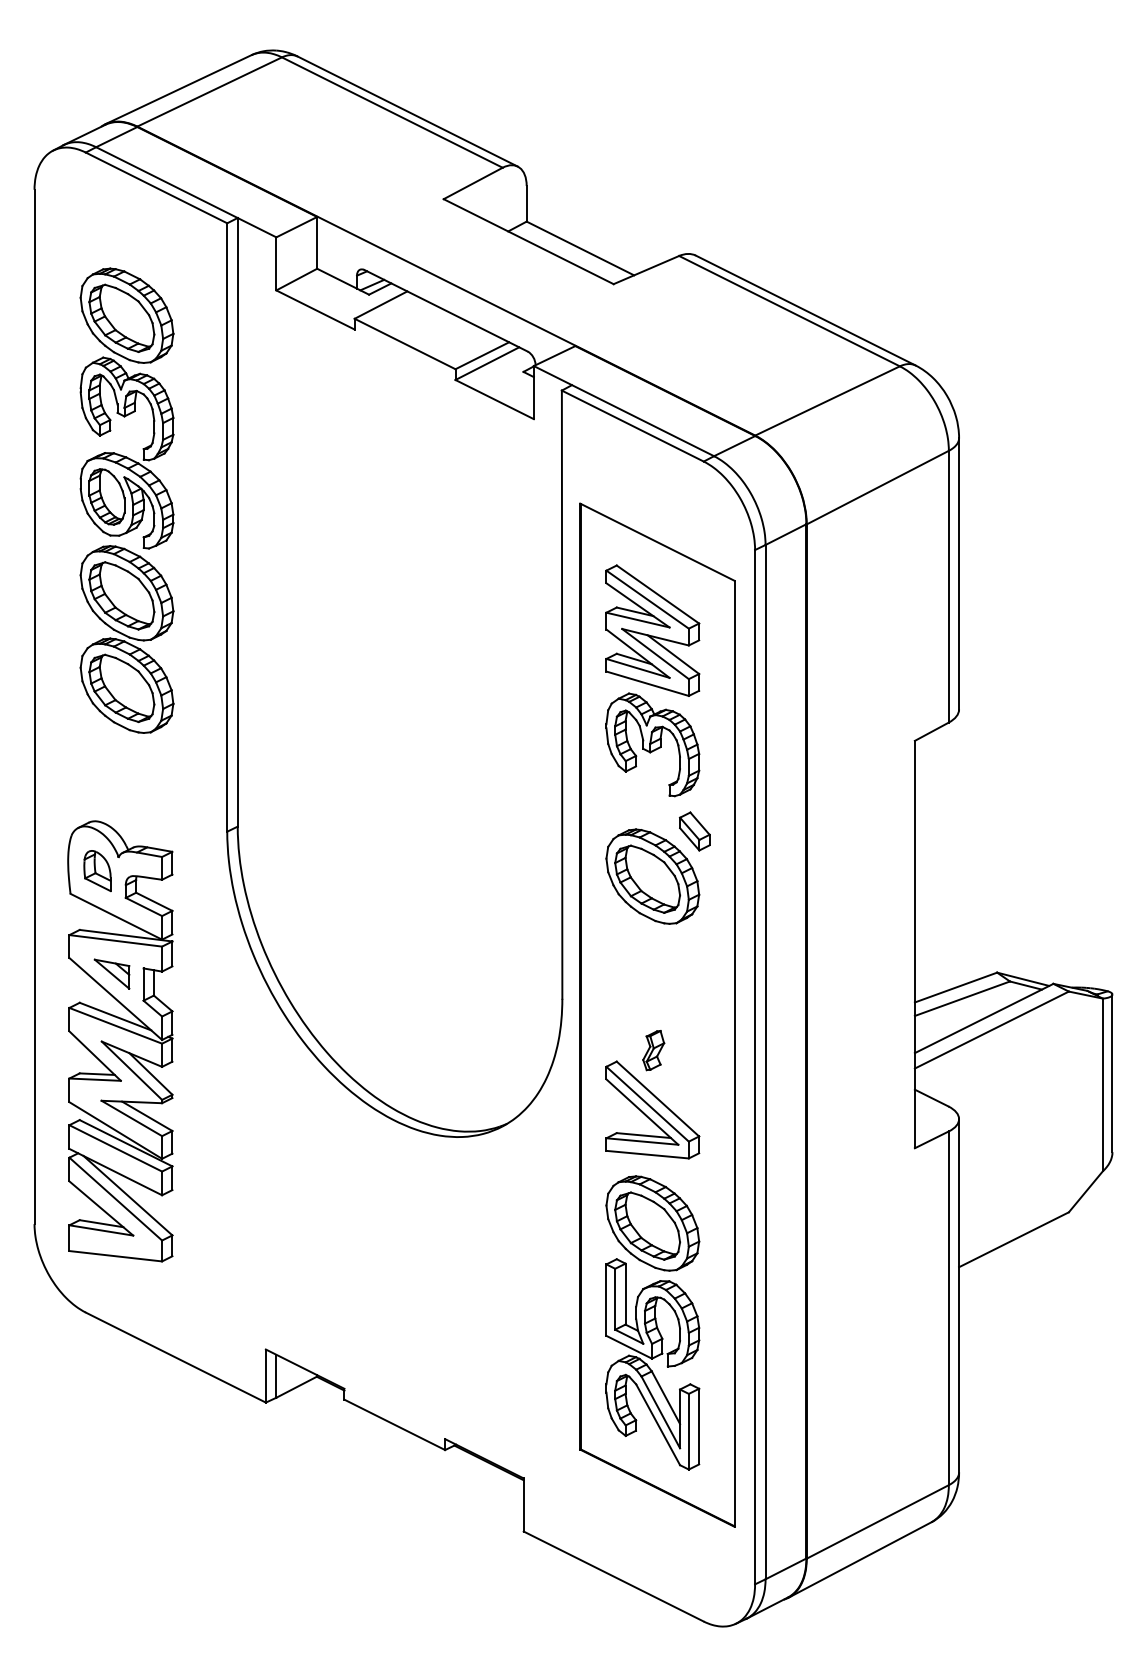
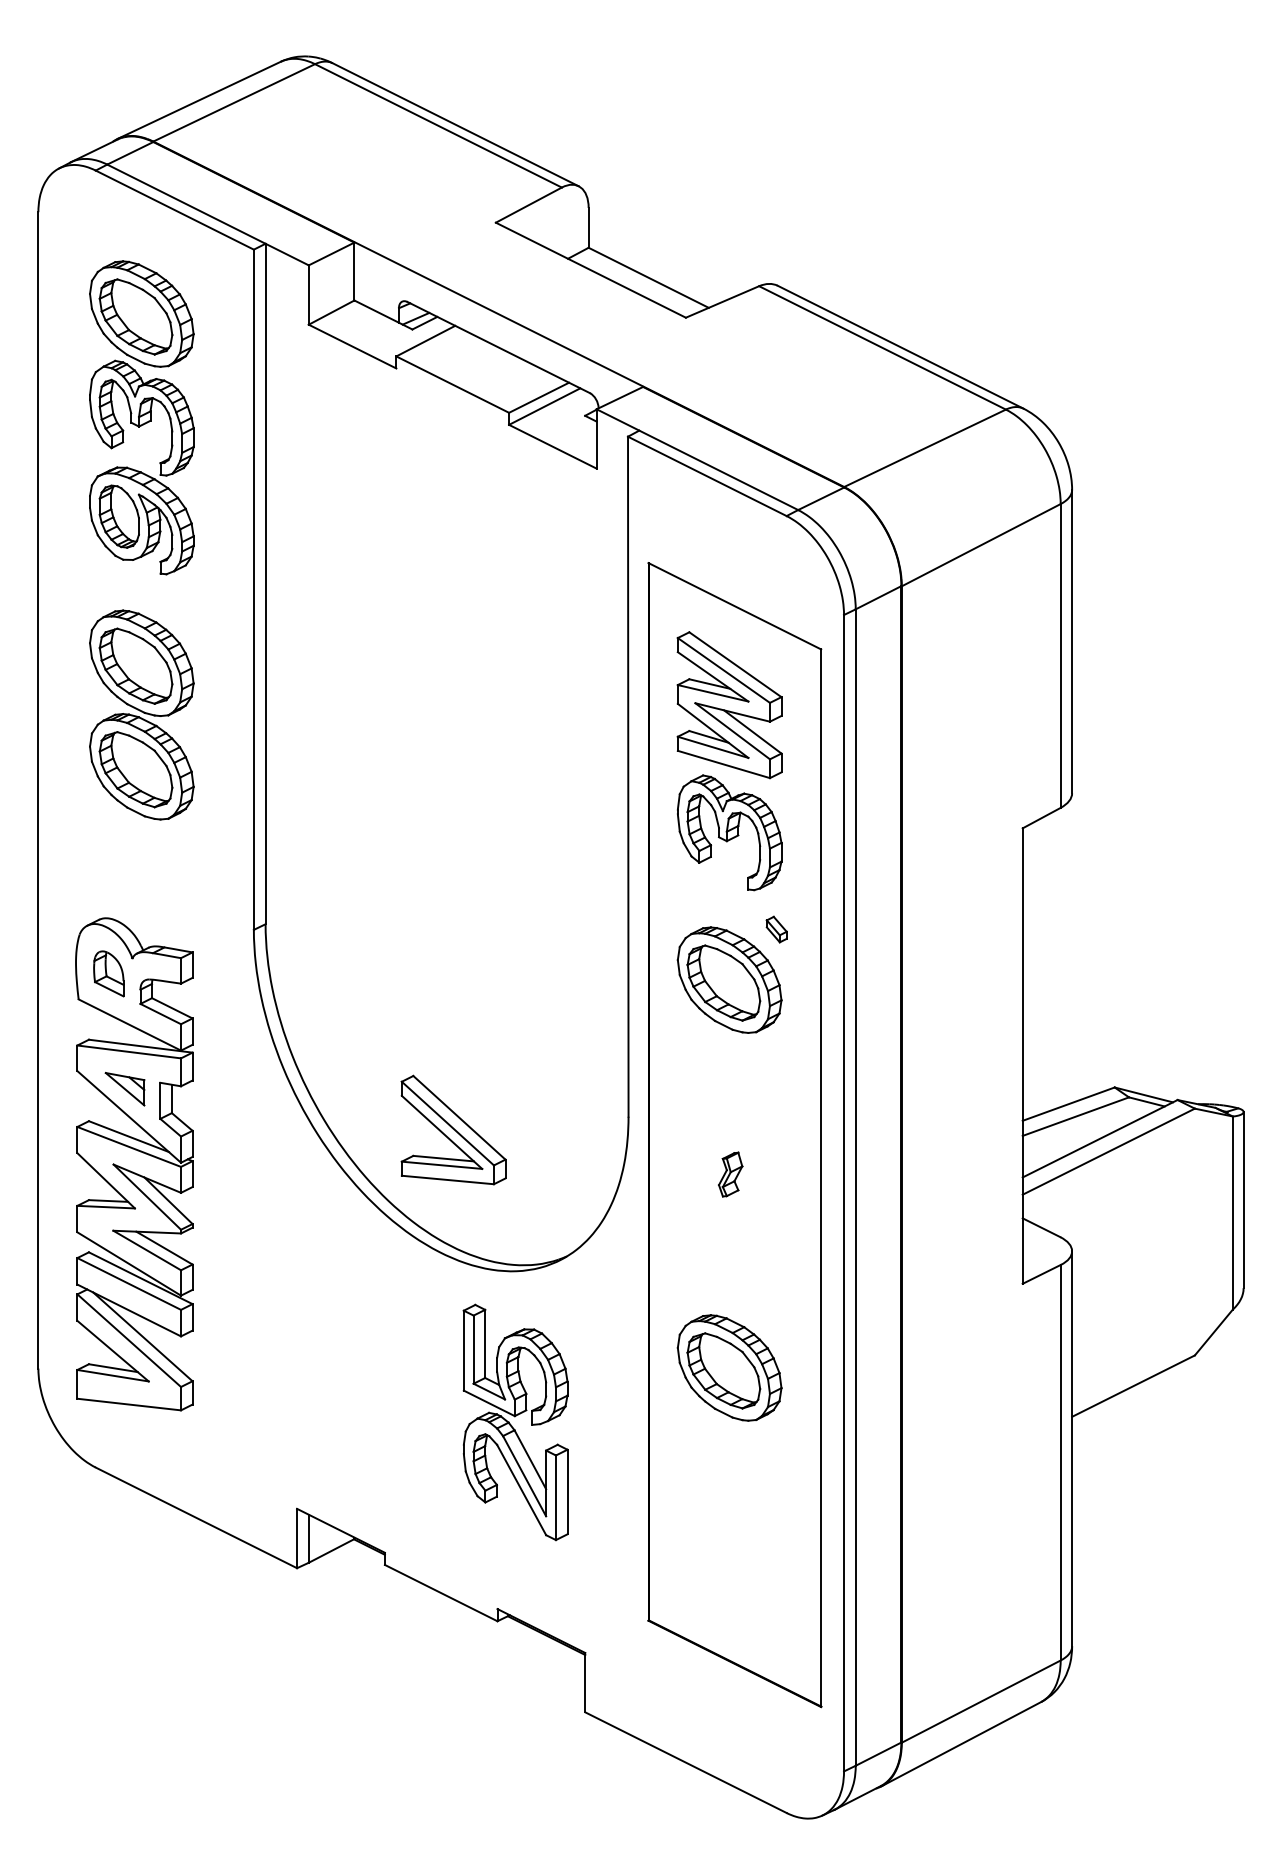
part: (126, 408) -> (141, 417), moved
part: (694, 831) -> (776, 929), size x0.6
part: (652, 1109) -> (453, 1129), moved
part: (652, 1364) -> (515, 1422), moved

